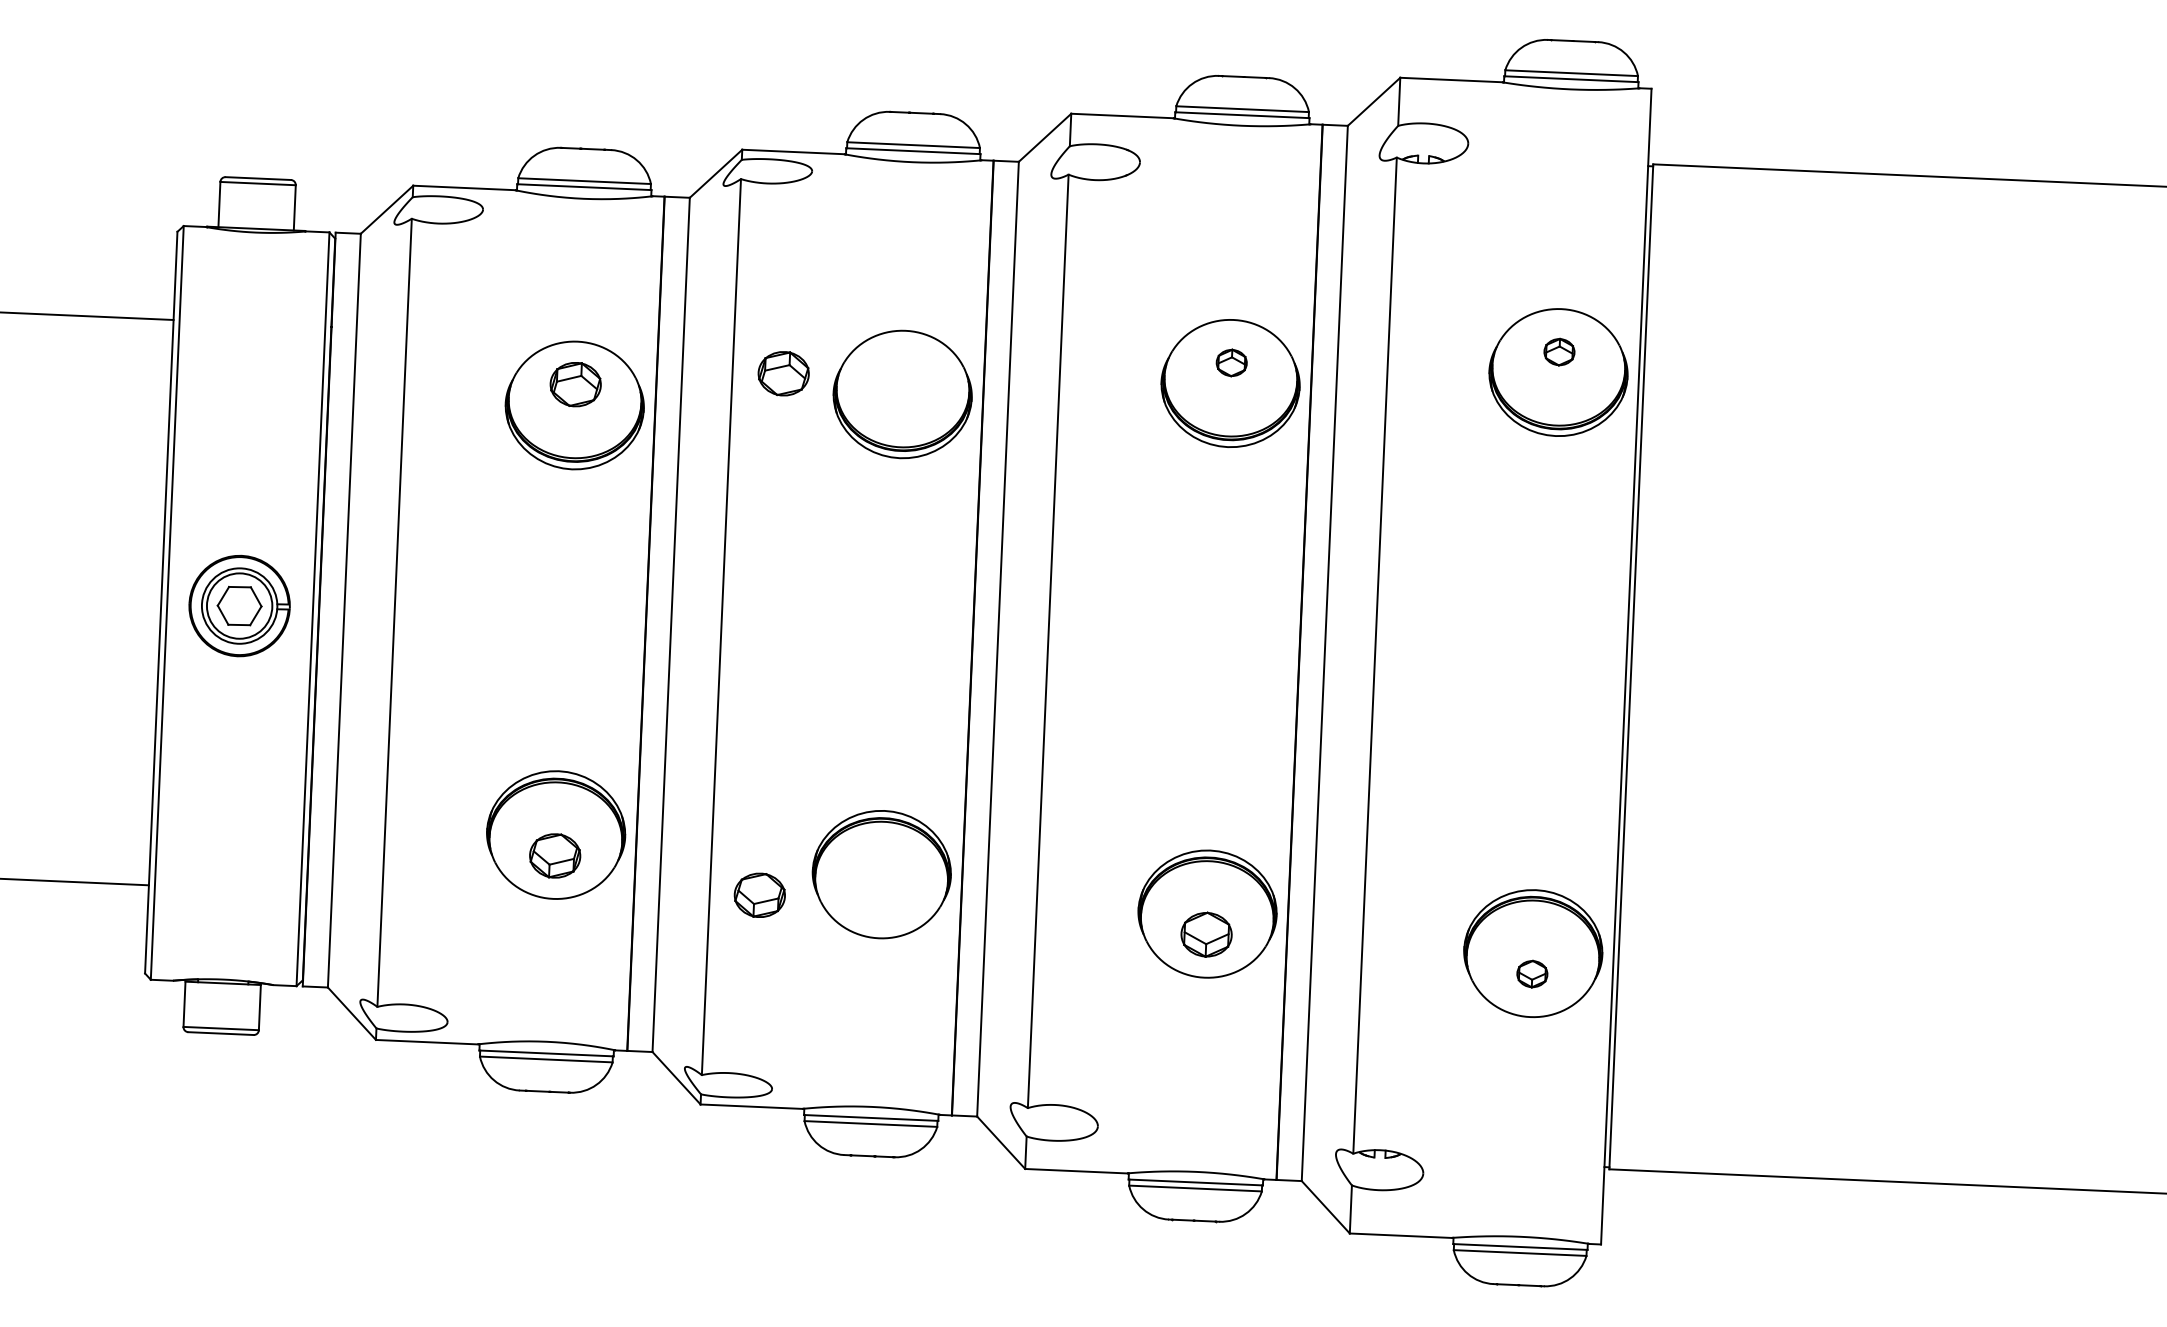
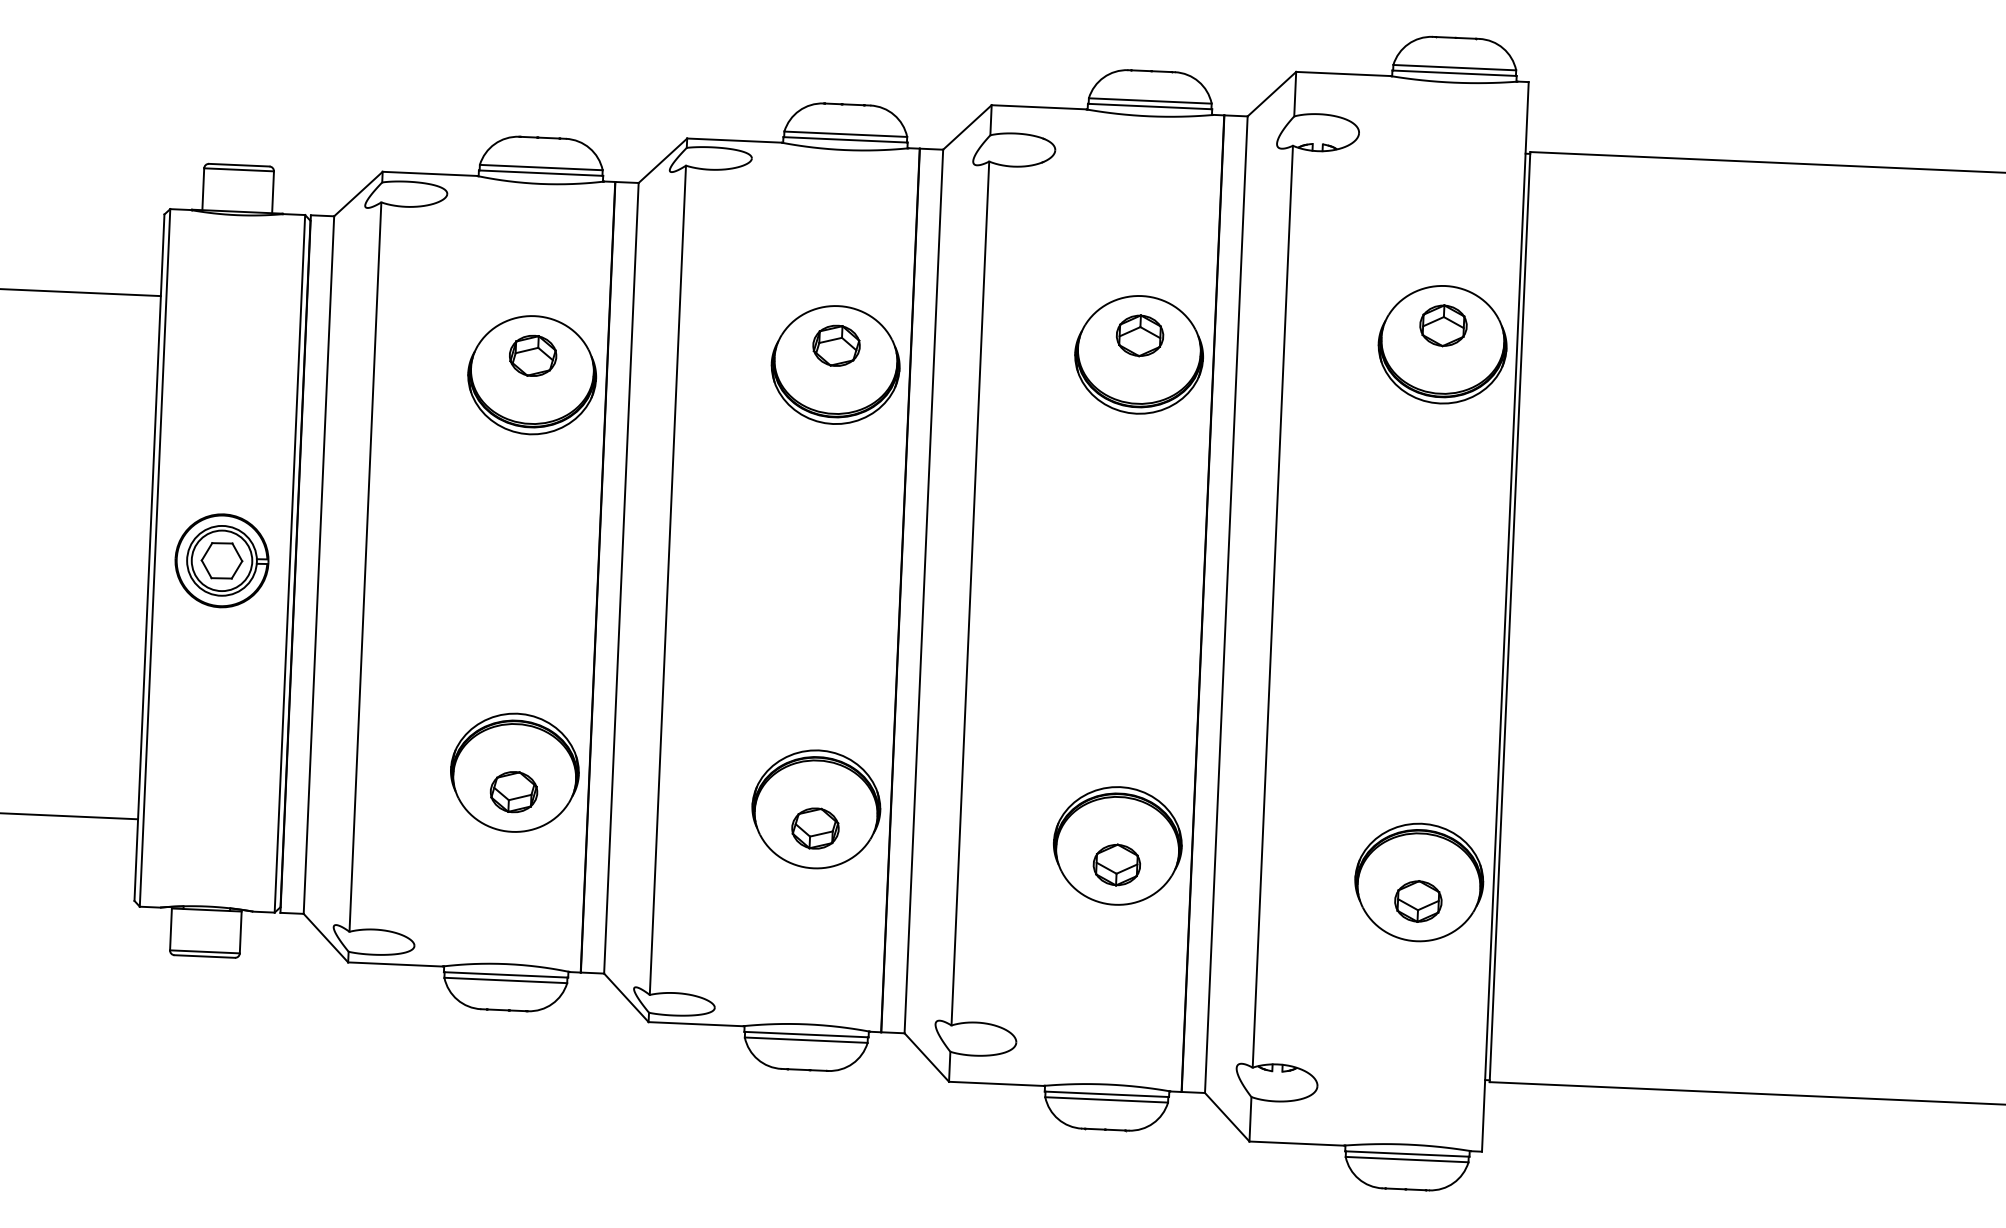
part: (1559, 351) -> (1443, 325), size x1.67
part: (1232, 362) -> (1140, 335), size x1.67
part: (783, 373) -> (836, 345), moved
part: (759, 895) -> (815, 828), moved
part: (1532, 974) -> (1418, 901), size x1.67

